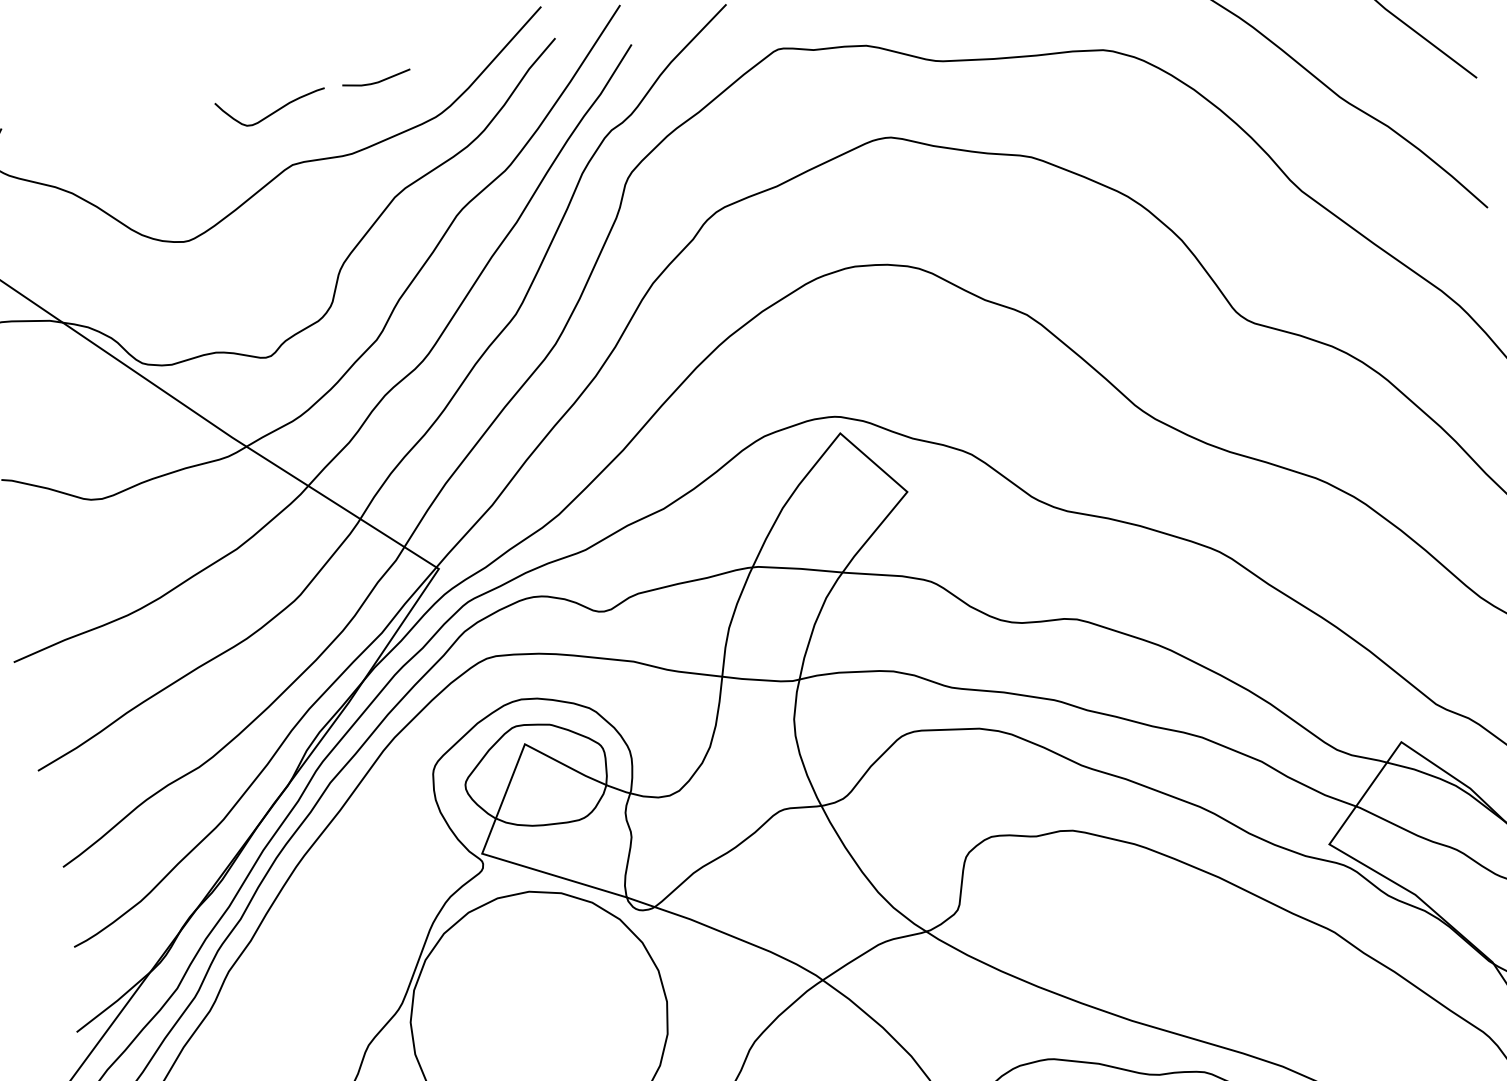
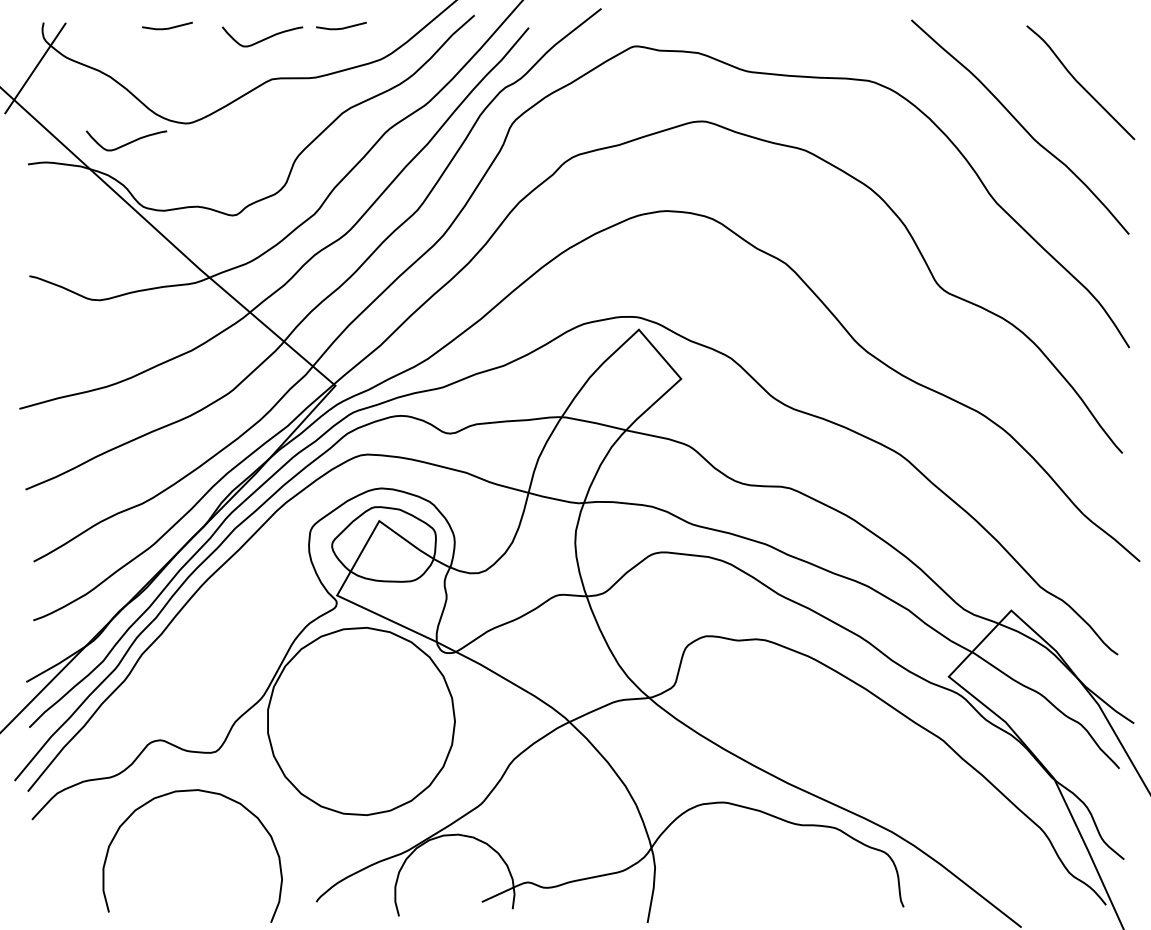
line: (140, 114) -> (167, 27), added
curve: (109, 278) -> (128, 142), added

